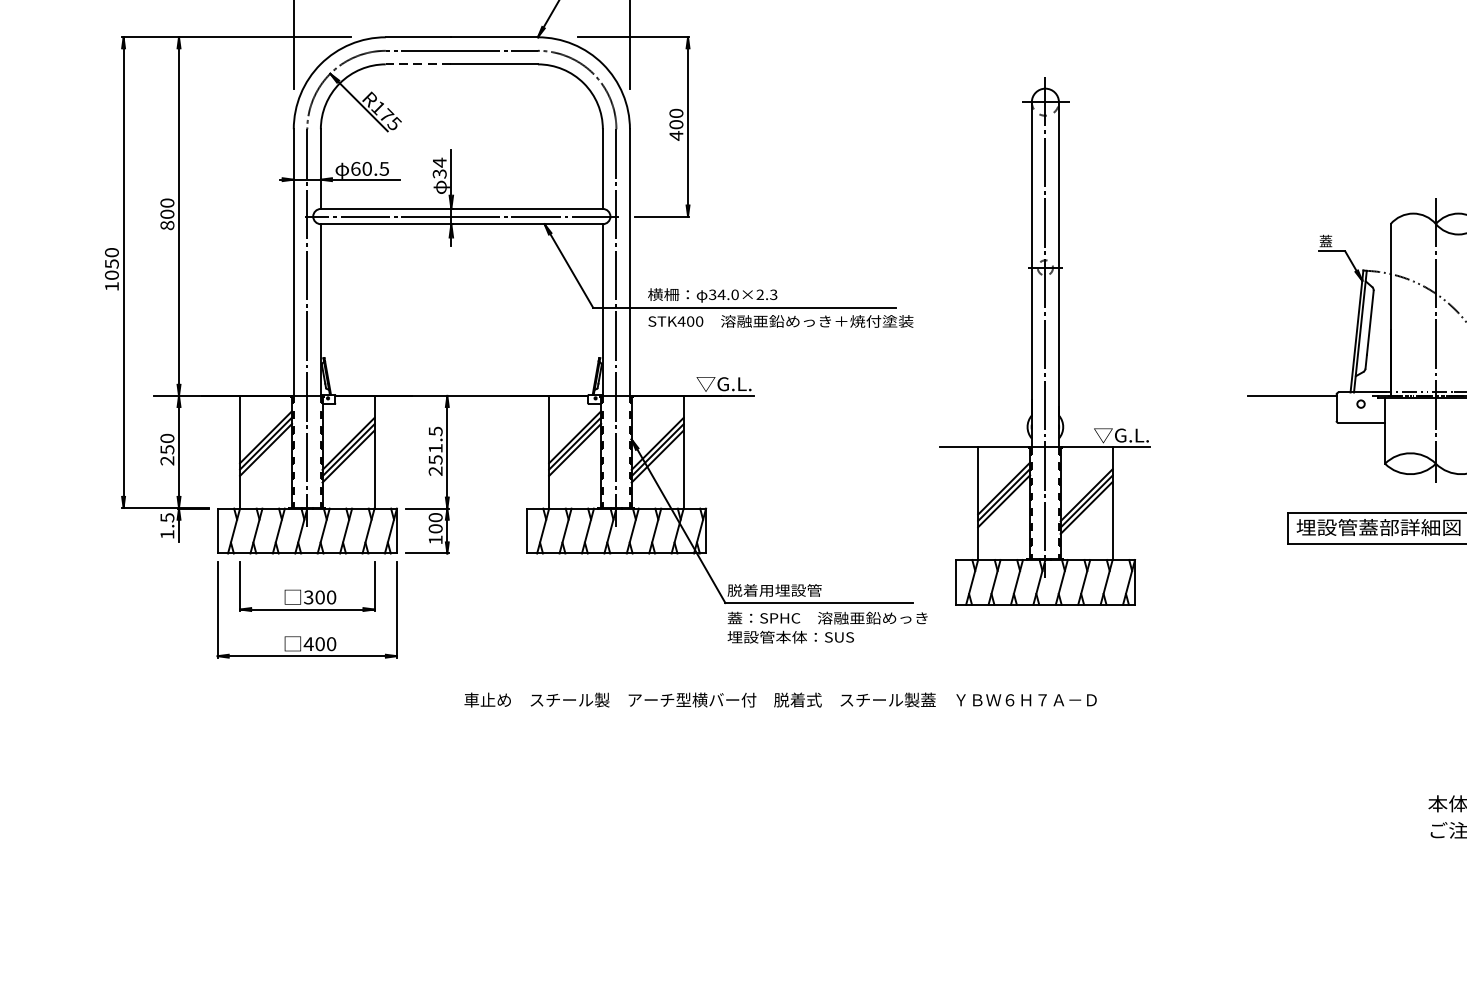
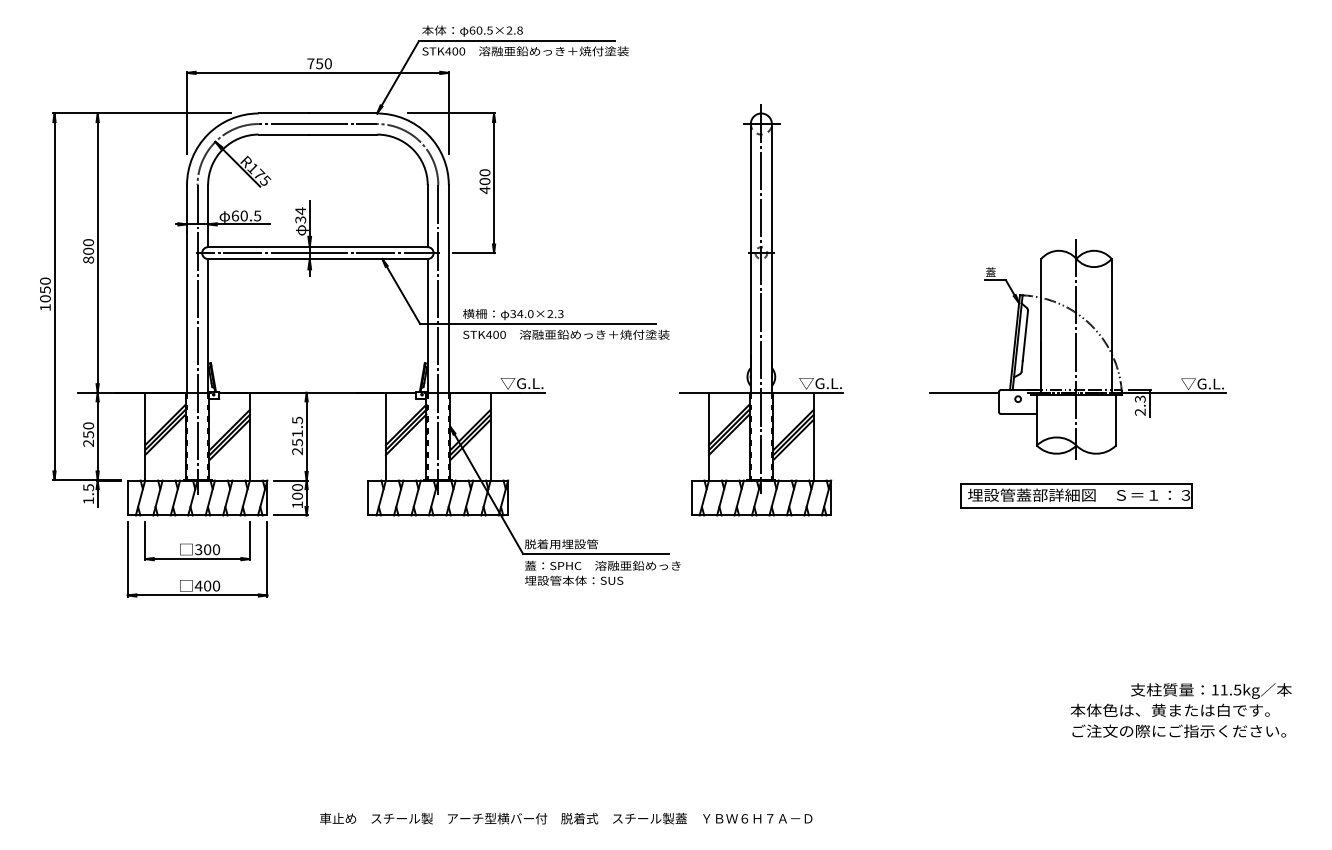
line: (417, 64) -> (283, 134), dashed -> solid
part: (1045, 341) -> (761, 310), moved
text: (781, 699) -> (566, 818), moved

